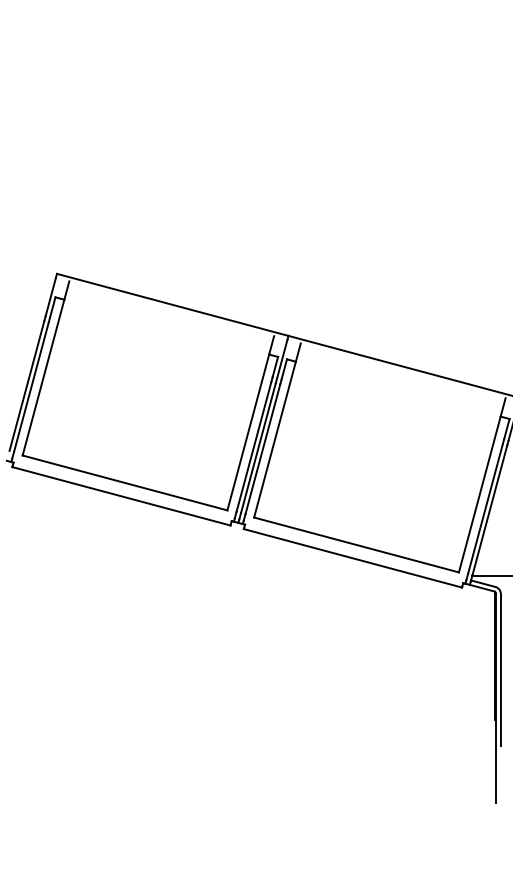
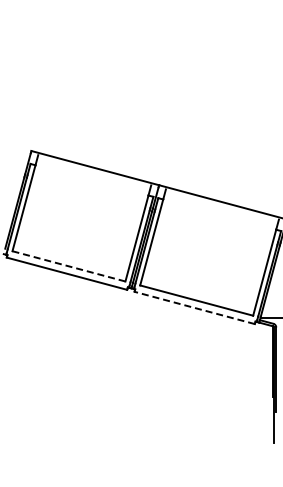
line: (124, 483) -> (68, 266), solid -> dashed
line: (352, 557) -> (194, 307), solid -> dashed

